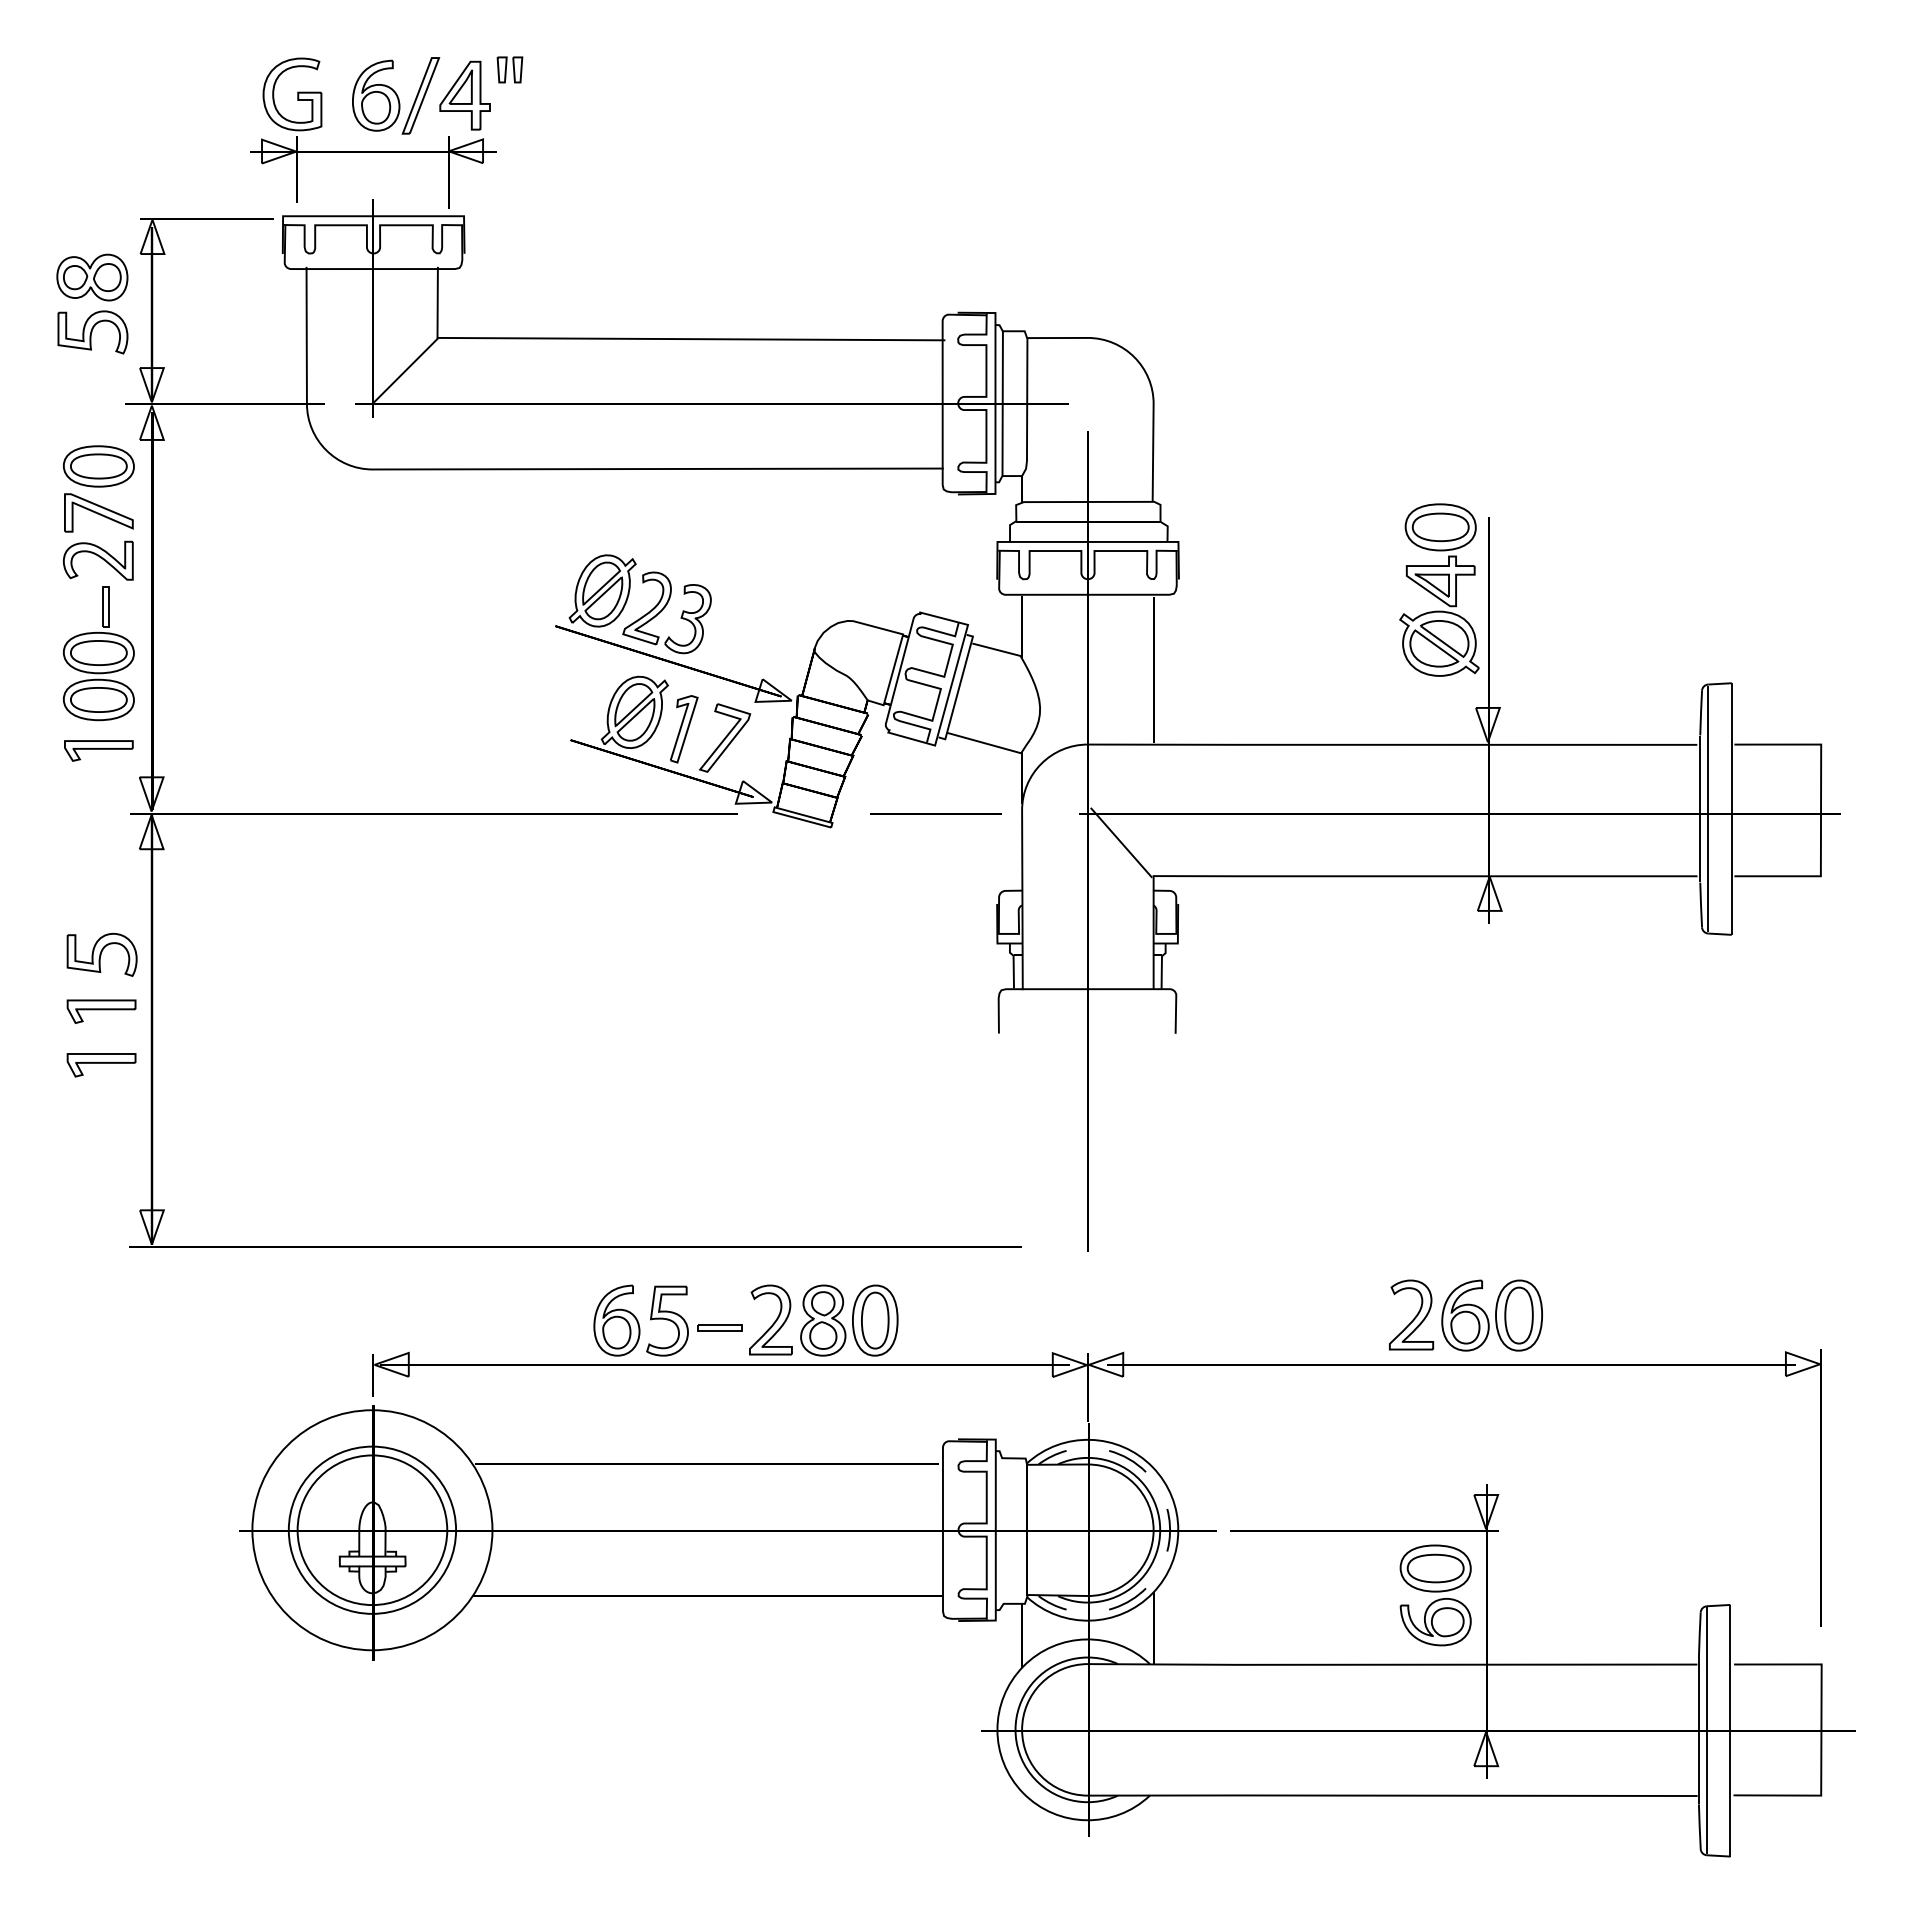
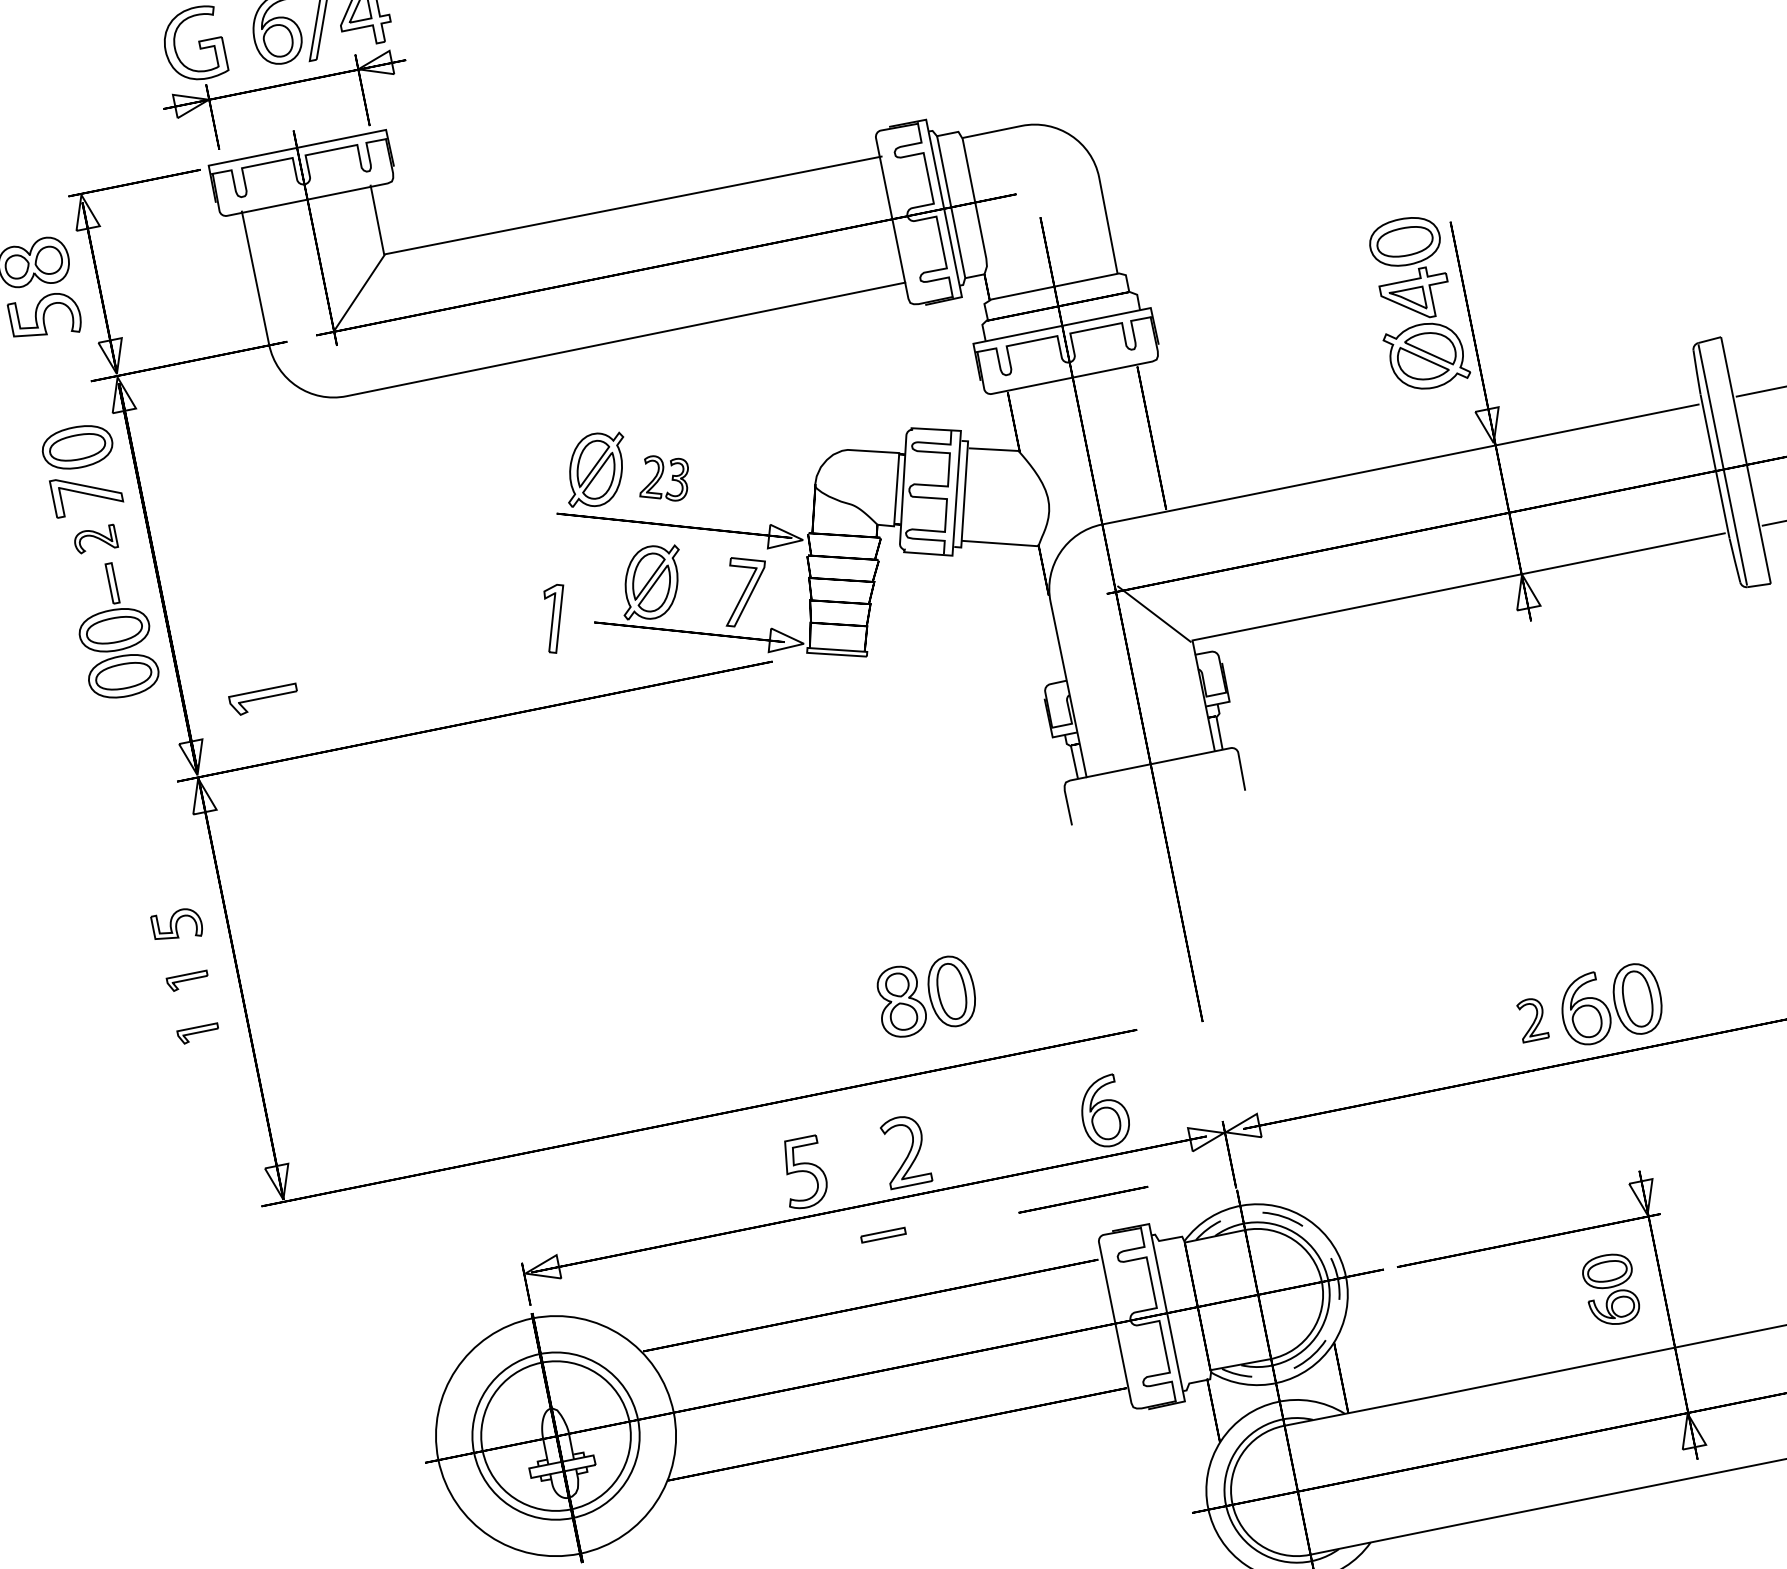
part: (97, 560) -> (94, 539), size x0.6
part: (666, 612) -> (662, 478), size x0.6
part: (684, 729) -> (556, 619), moved
part: (98, 750) -> (263, 699), moved
line: (935, 813) -> (1082, 1199), moved
part: (101, 954) -> (176, 925), size x0.7
part: (101, 1011) -> (187, 981), size x0.6
part: (101, 1065) -> (198, 1034), size x0.6
part: (1411, 1314) -> (1531, 1019), size x0.6
part: (616, 1320) -> (1103, 1111), moved
part: (849, 1320) -> (926, 996), moved
part: (719, 1327) -> (882, 1234), moved
part: (1435, 1595) -> (1611, 1289), size x0.7

